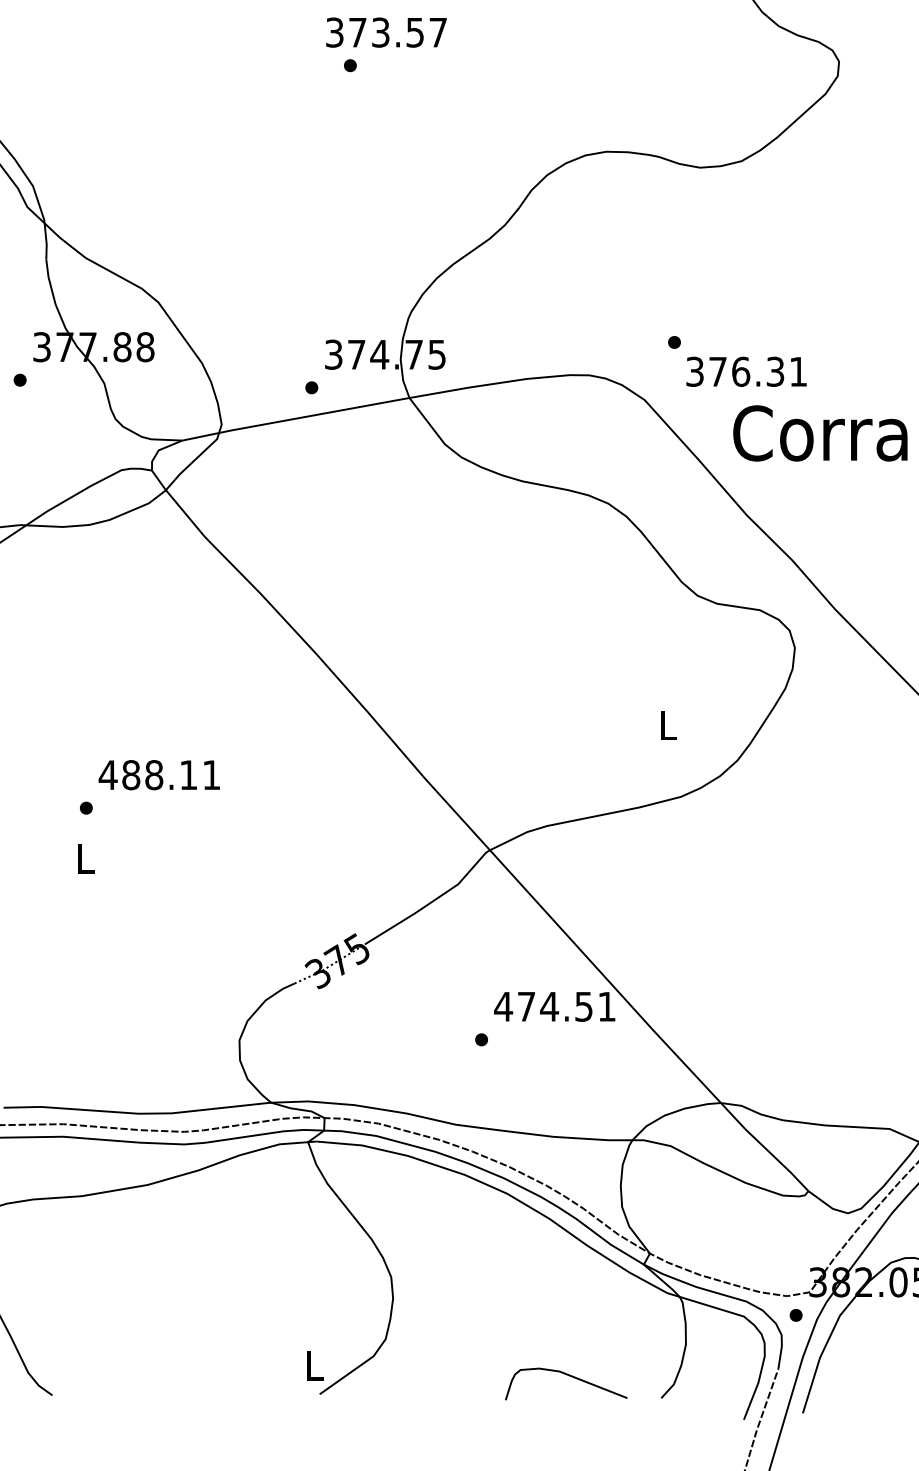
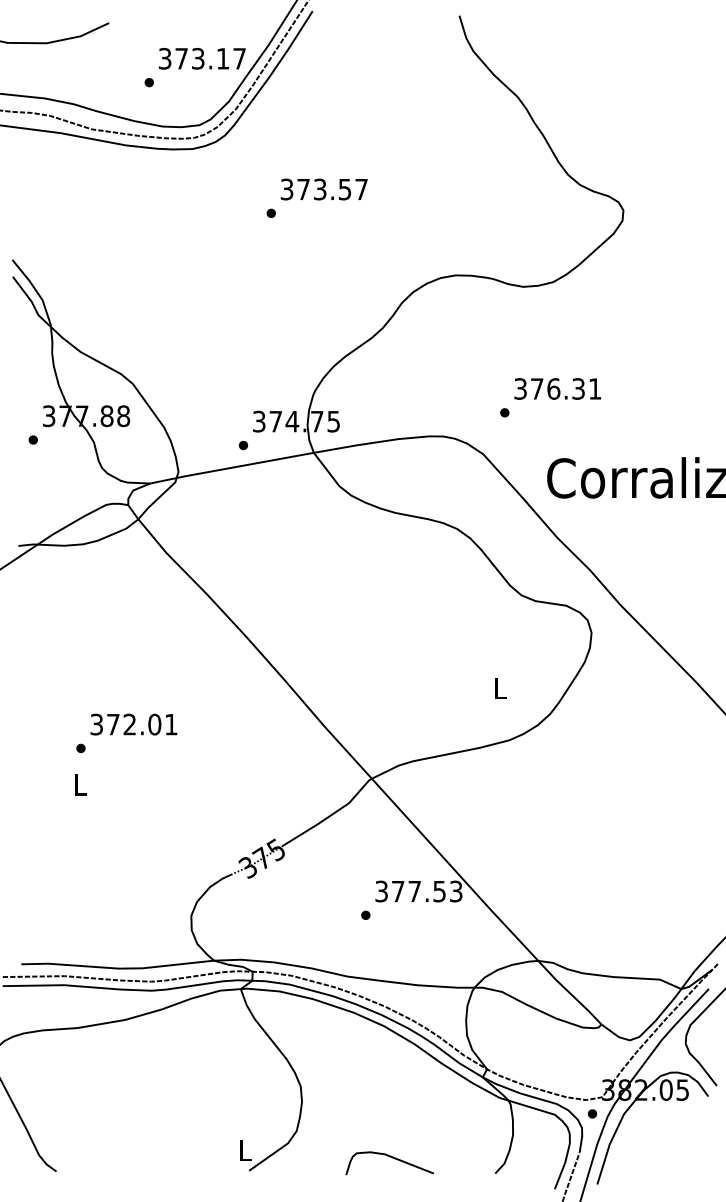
text: (385, 32) -> (323, 189), moved
text: (746, 371) -> (557, 388), moved
text: (148, 774) -> (125, 724), 488.11 -> 372.01
text: (554, 1006) -> (418, 891), 474.51 -> 377.53
curve: (569, 1377) -> (392, 1158), moved

